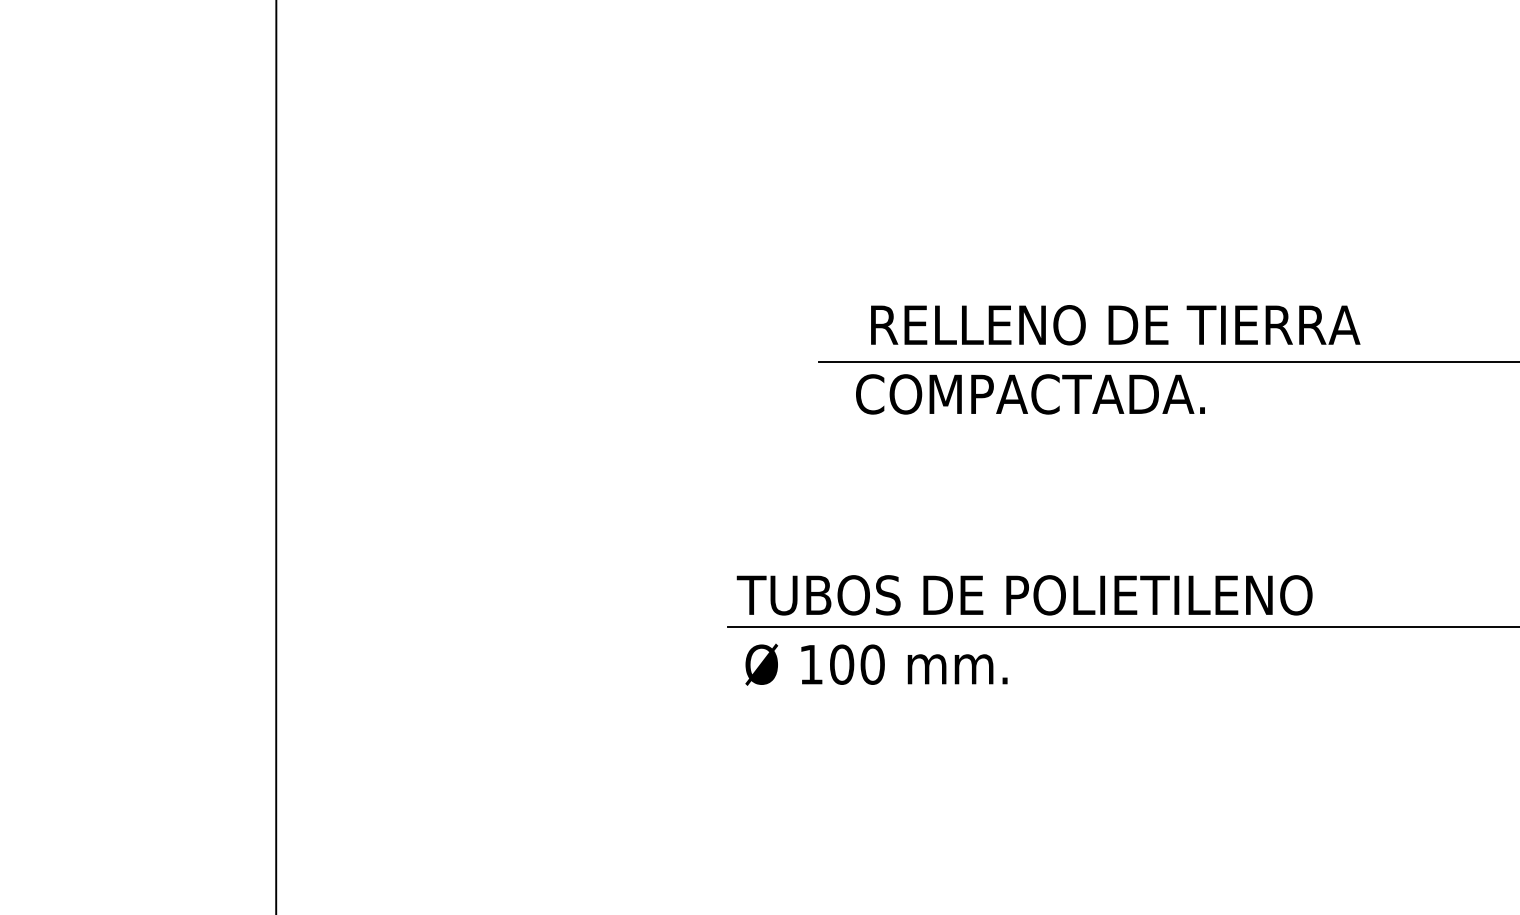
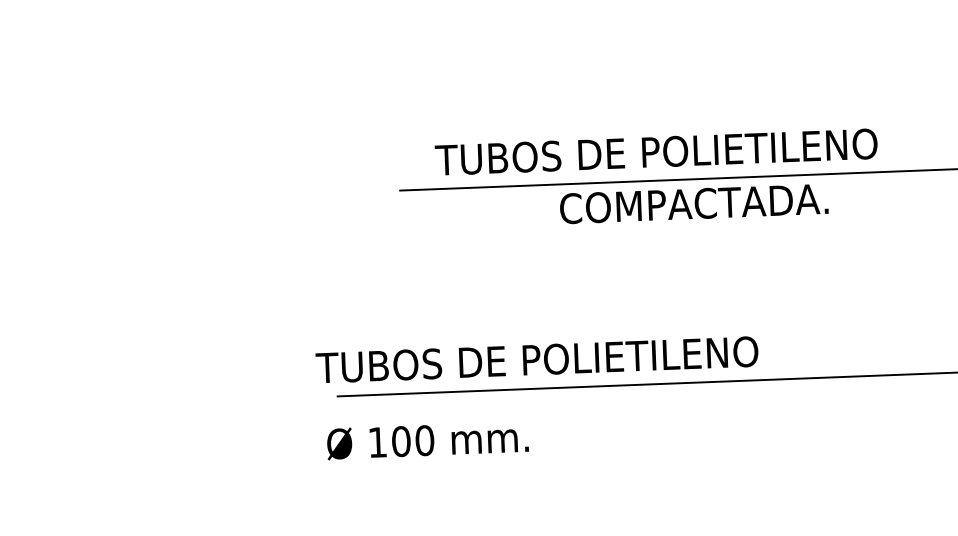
text: (1153, 325) -> (655, 152), RELLENO DE TIERRA -> TUBOS DE POLIETILENO
text: (1030, 394) -> (694, 204), moved
text: (1024, 595) -> (537, 360), moved
text: (876, 664) -> (427, 440), moved

